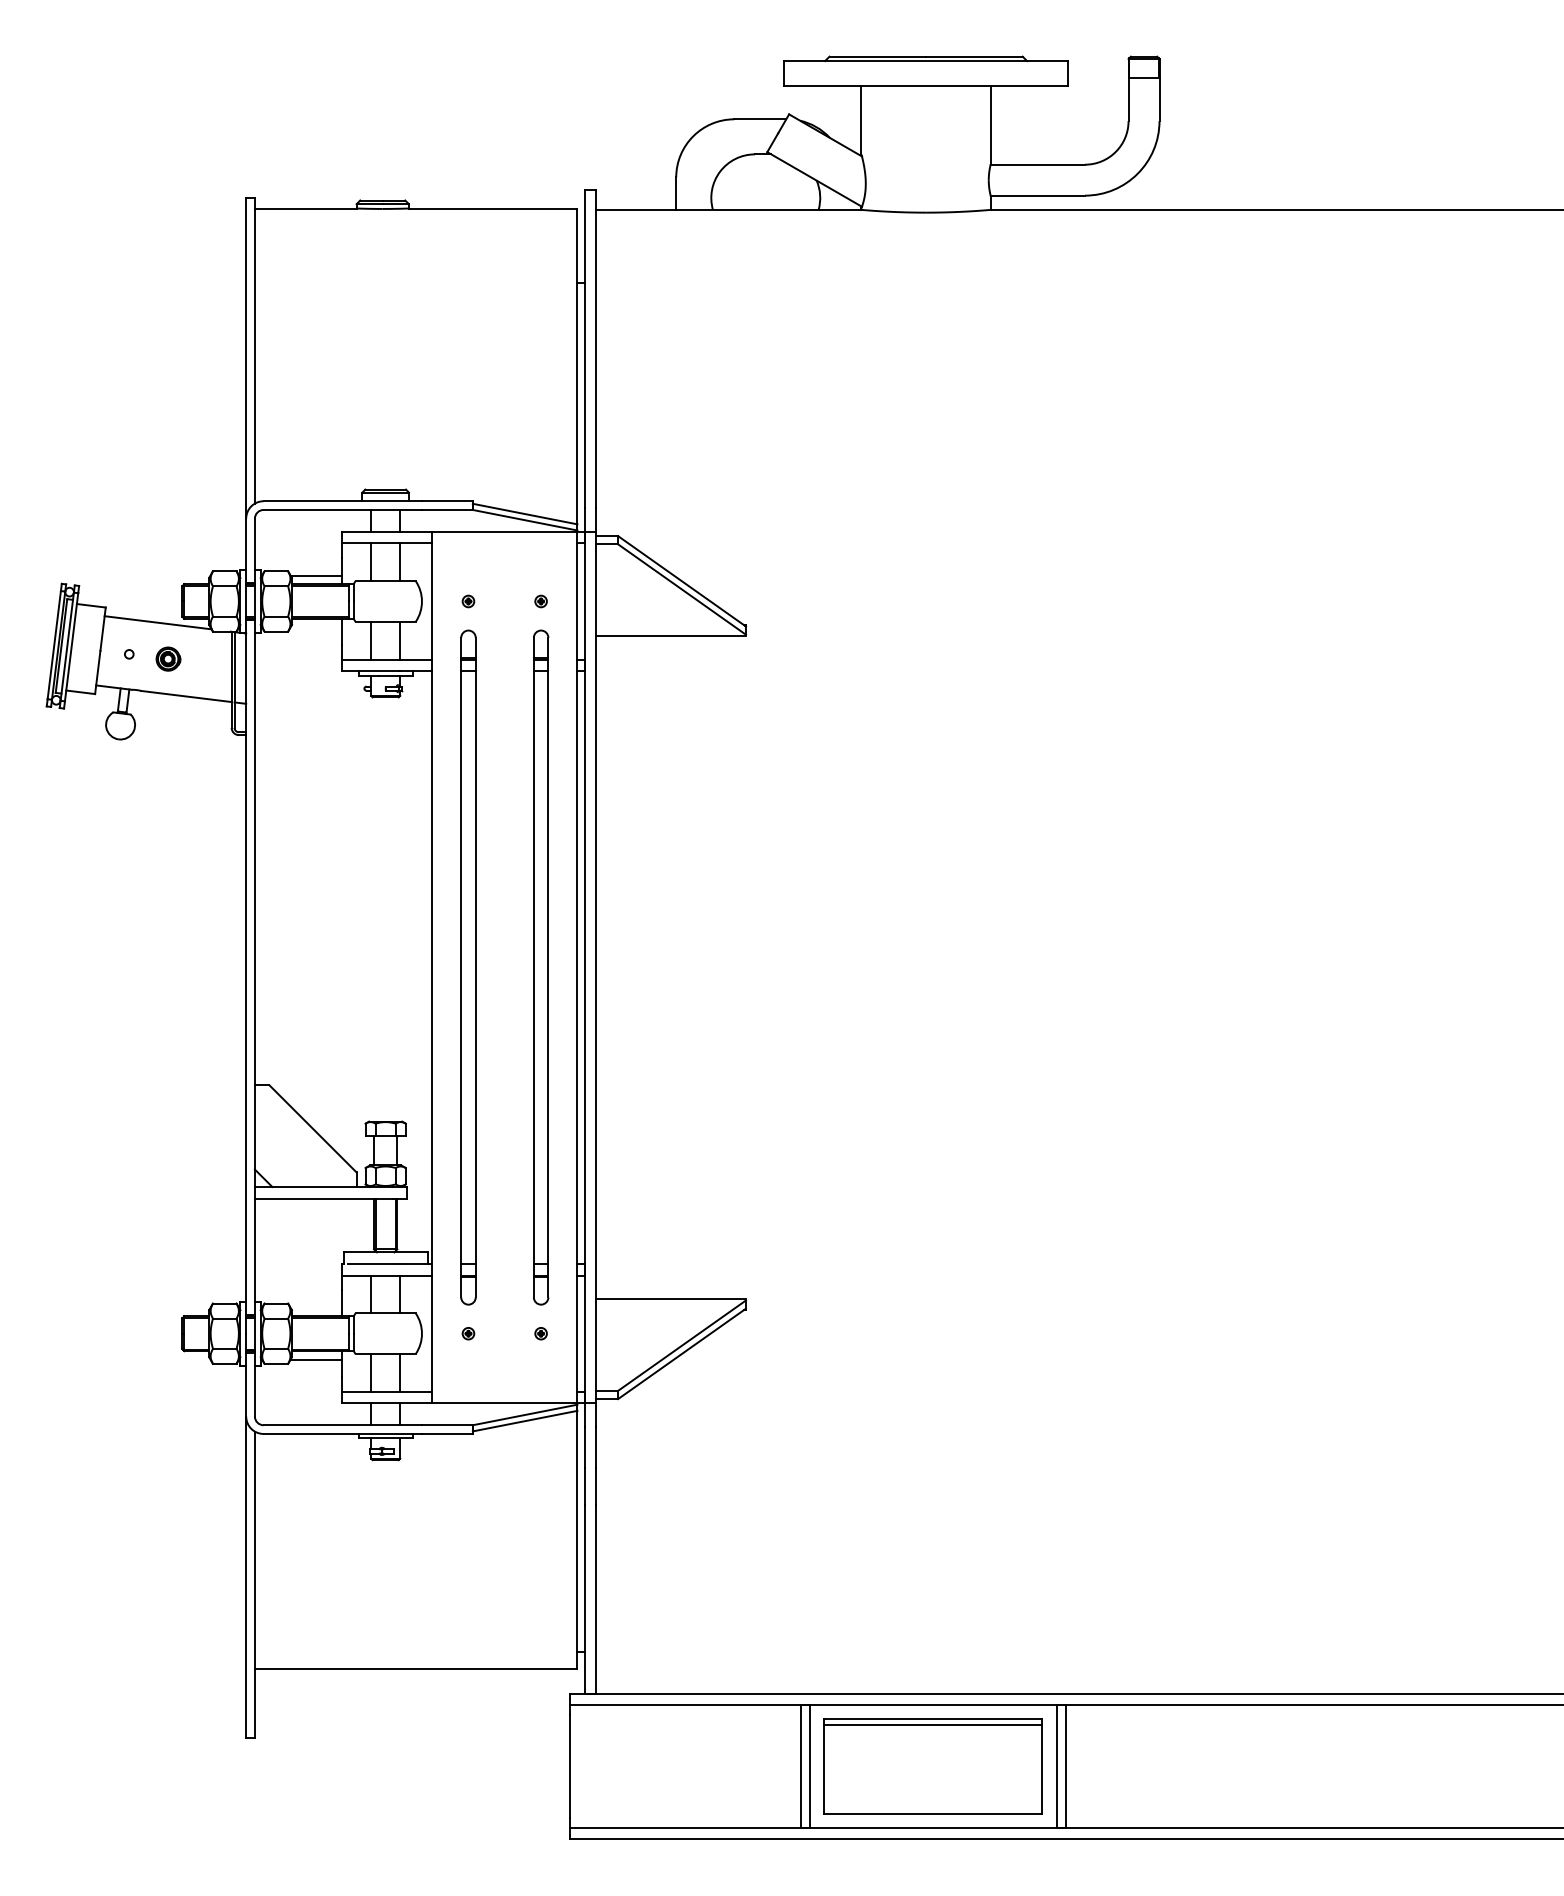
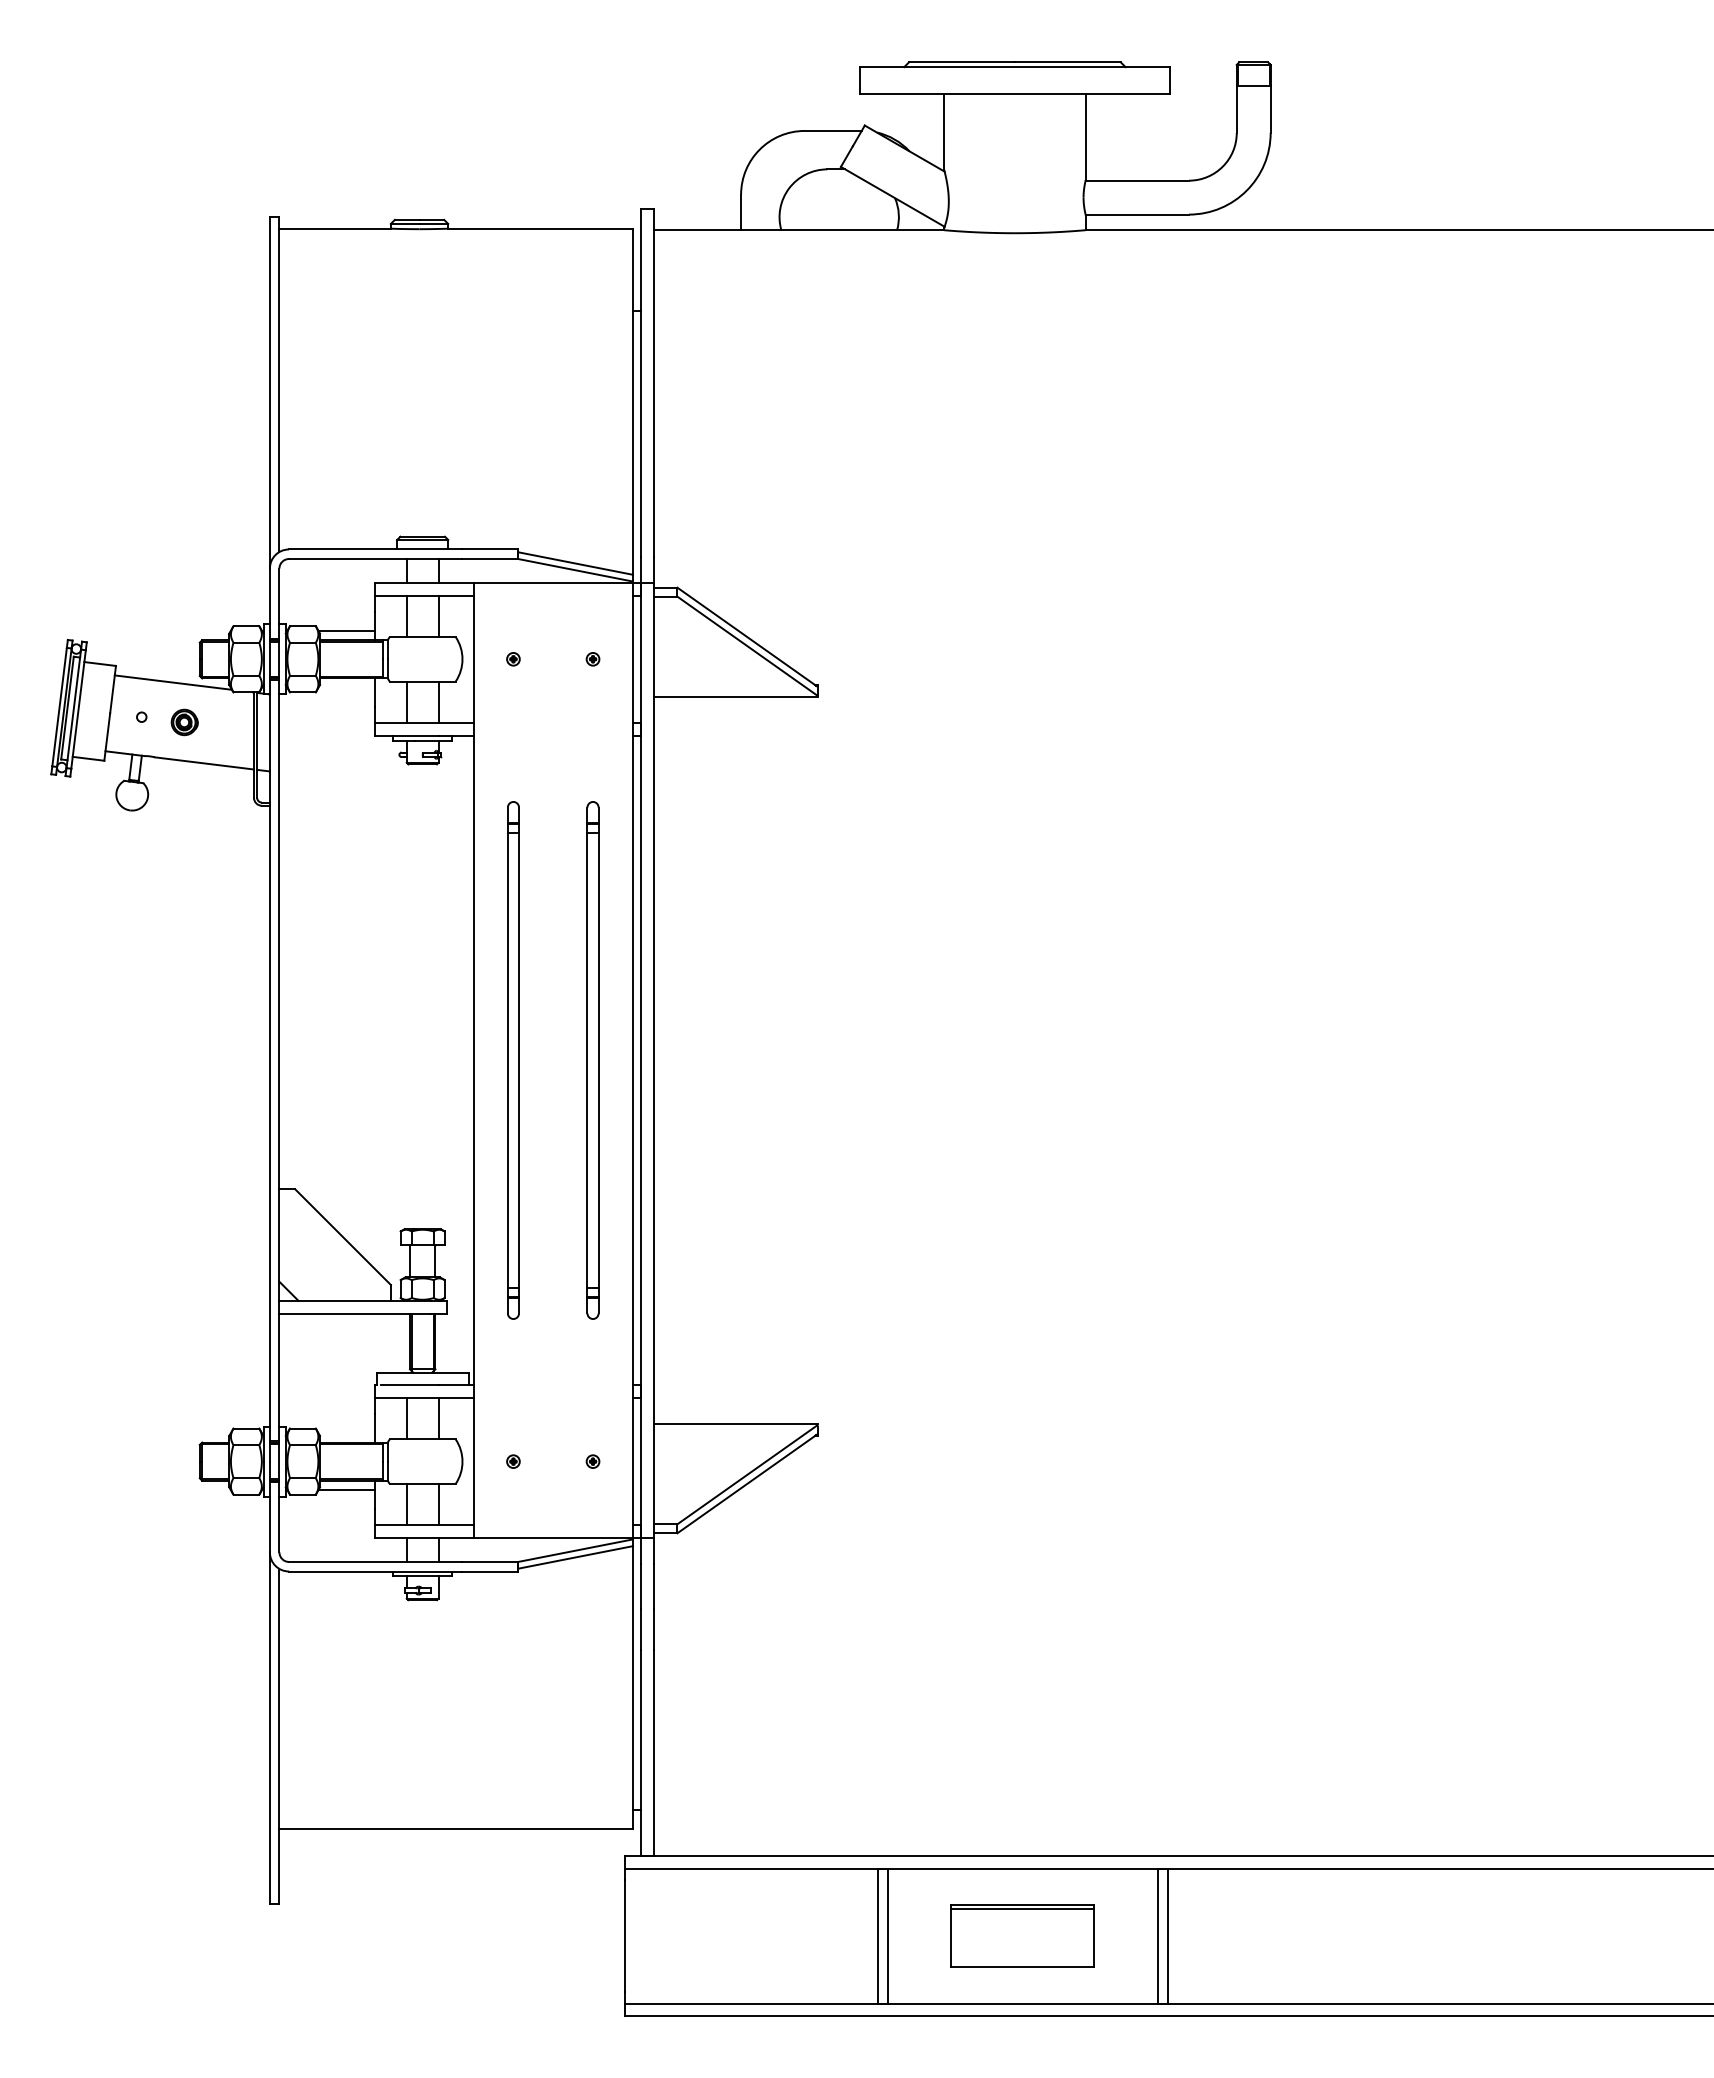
part: (468, 967) -> (513, 1060), size x0.7
part: (540, 967) -> (592, 1060), size x0.7
part: (933, 1766) -> (1022, 1935), size x0.6

